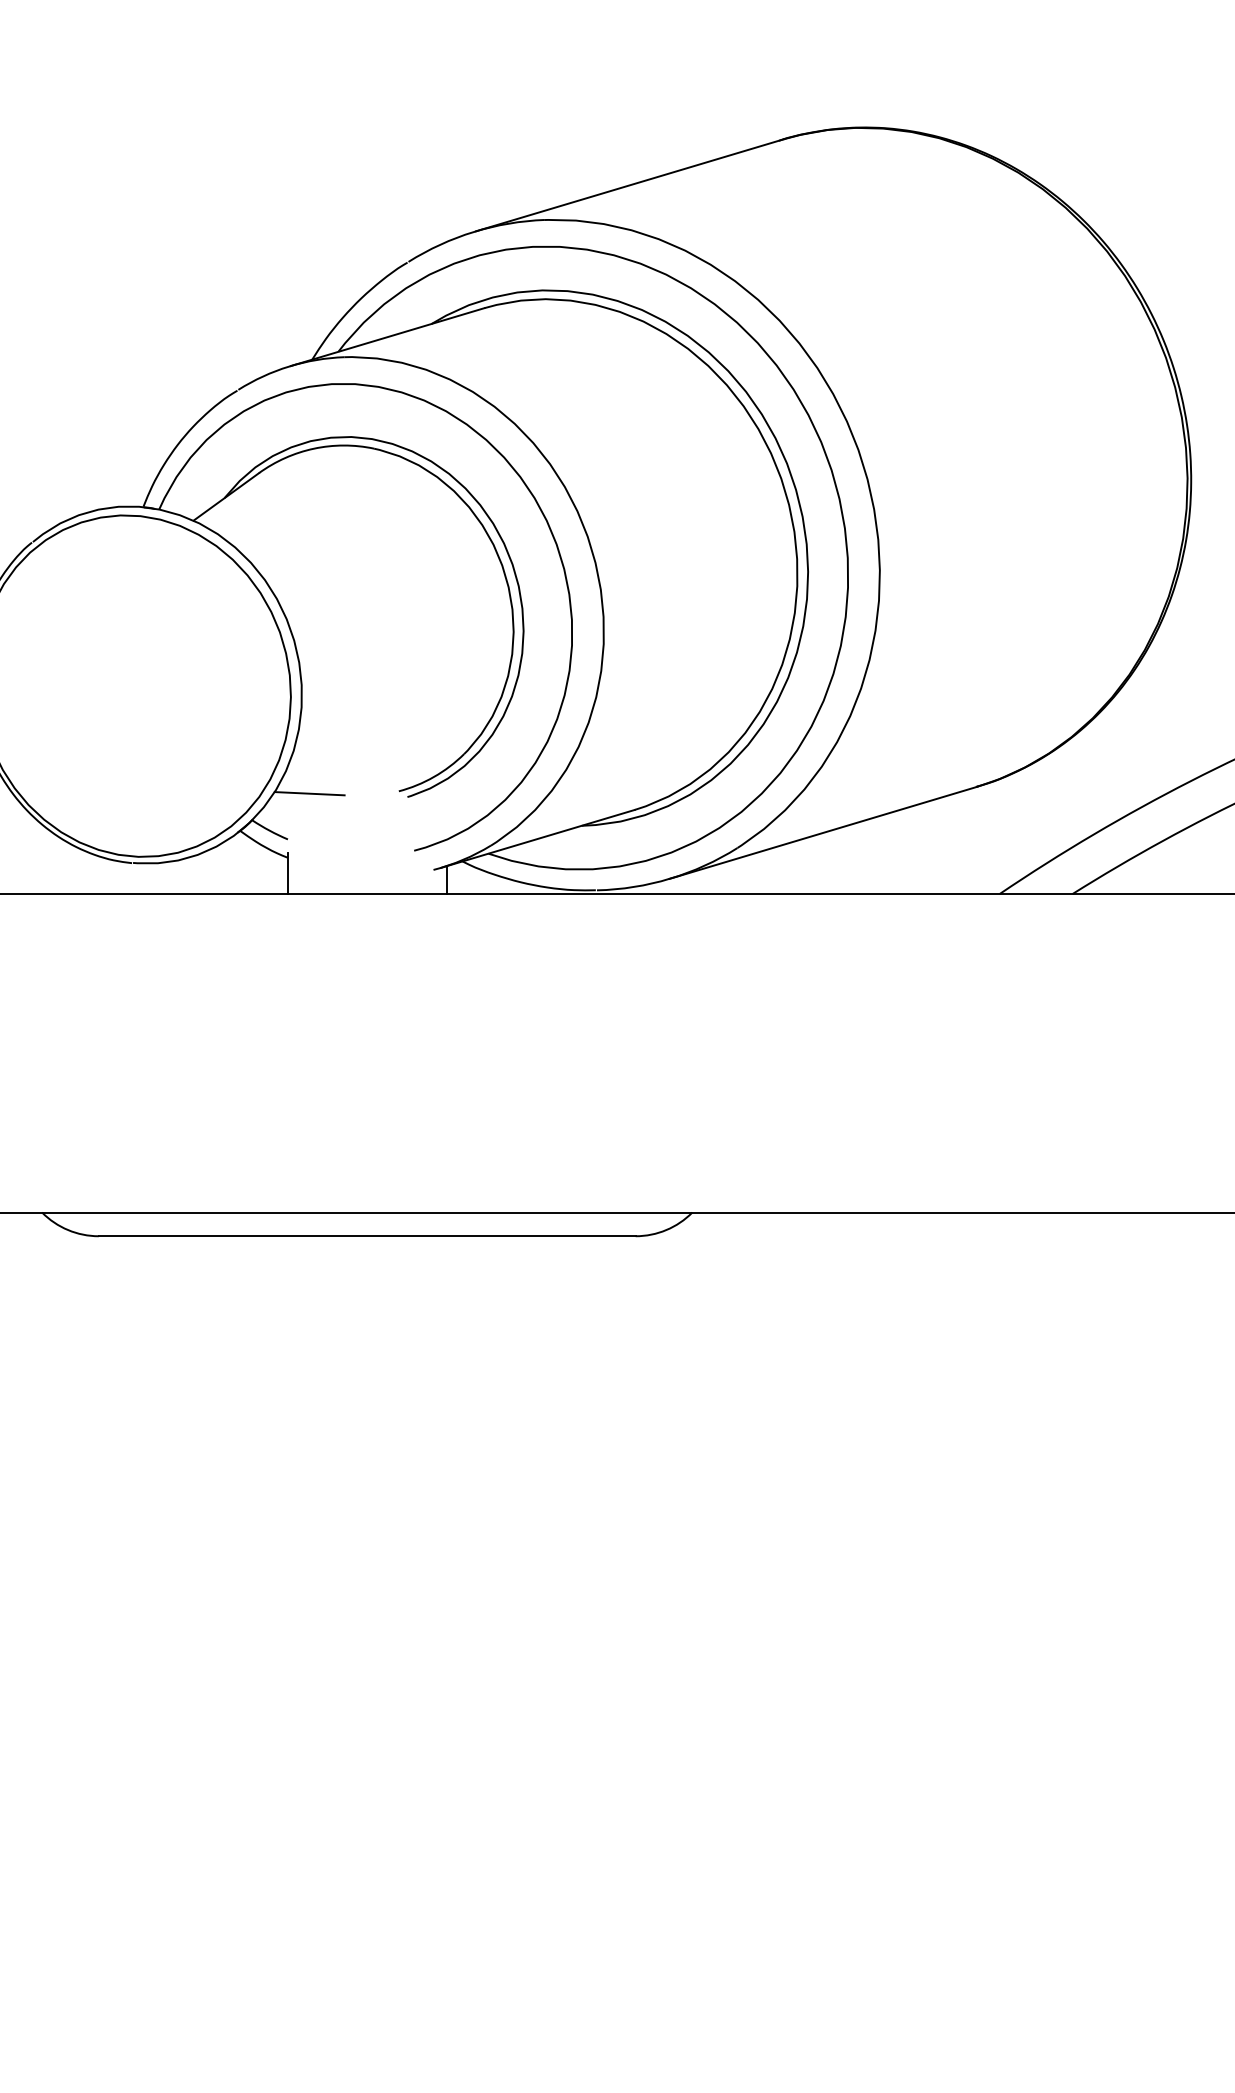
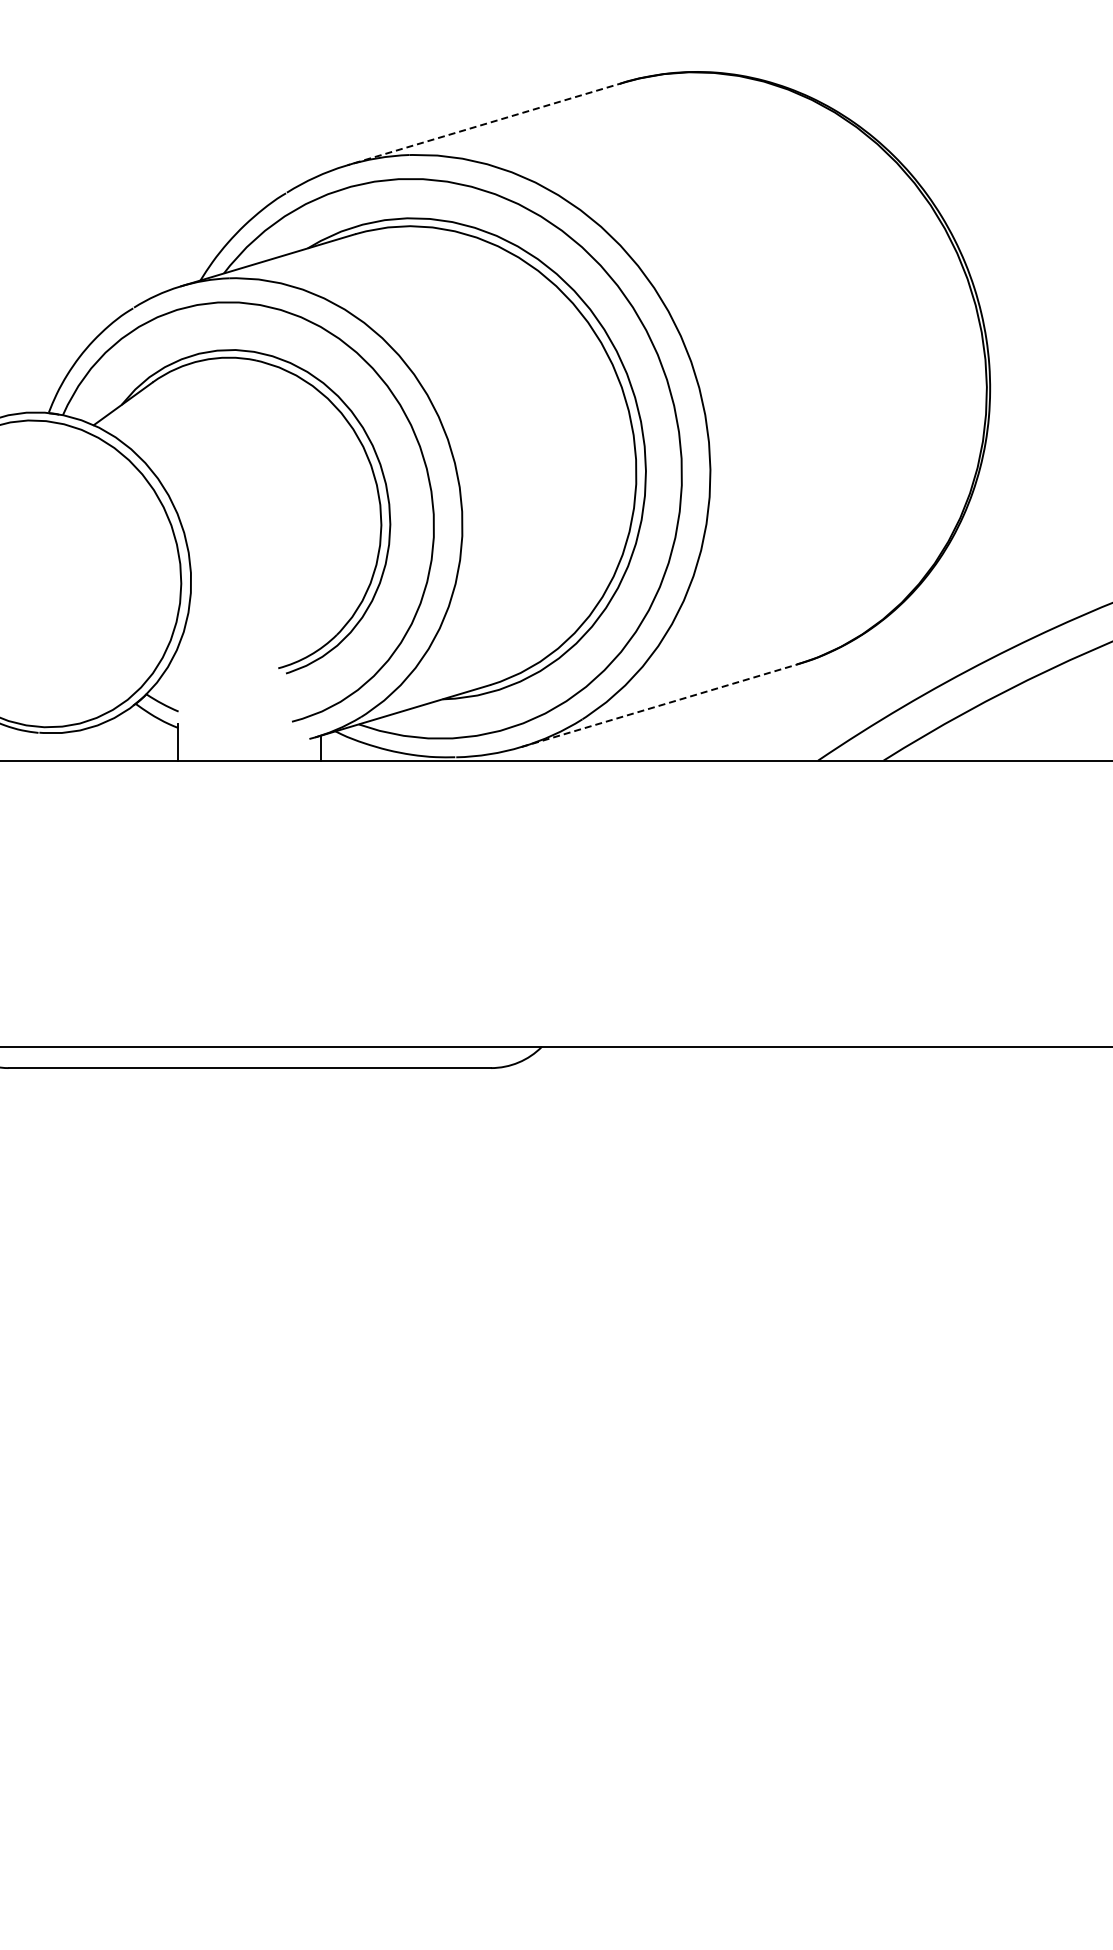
line: (629, 186) -> (485, 124), solid -> dashed
line: (308, 793) -> (197, 670), removed
line: (824, 832) -> (660, 705), solid -> dashed

